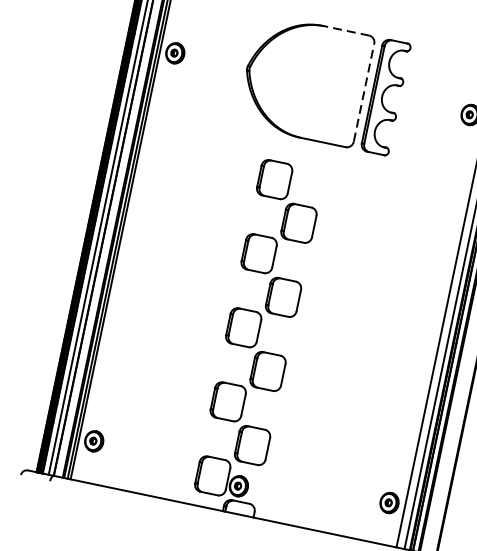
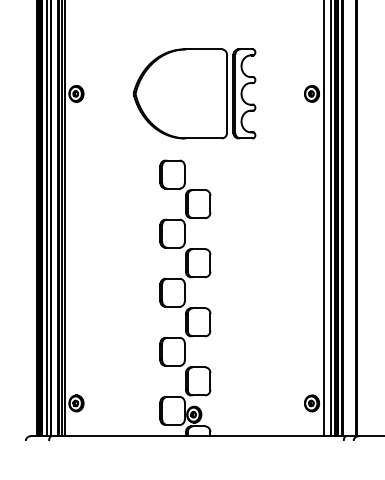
line: (346, 30) -> (203, 49), dashed -> solid
line: (364, 92) -> (227, 93), dashed -> solid

